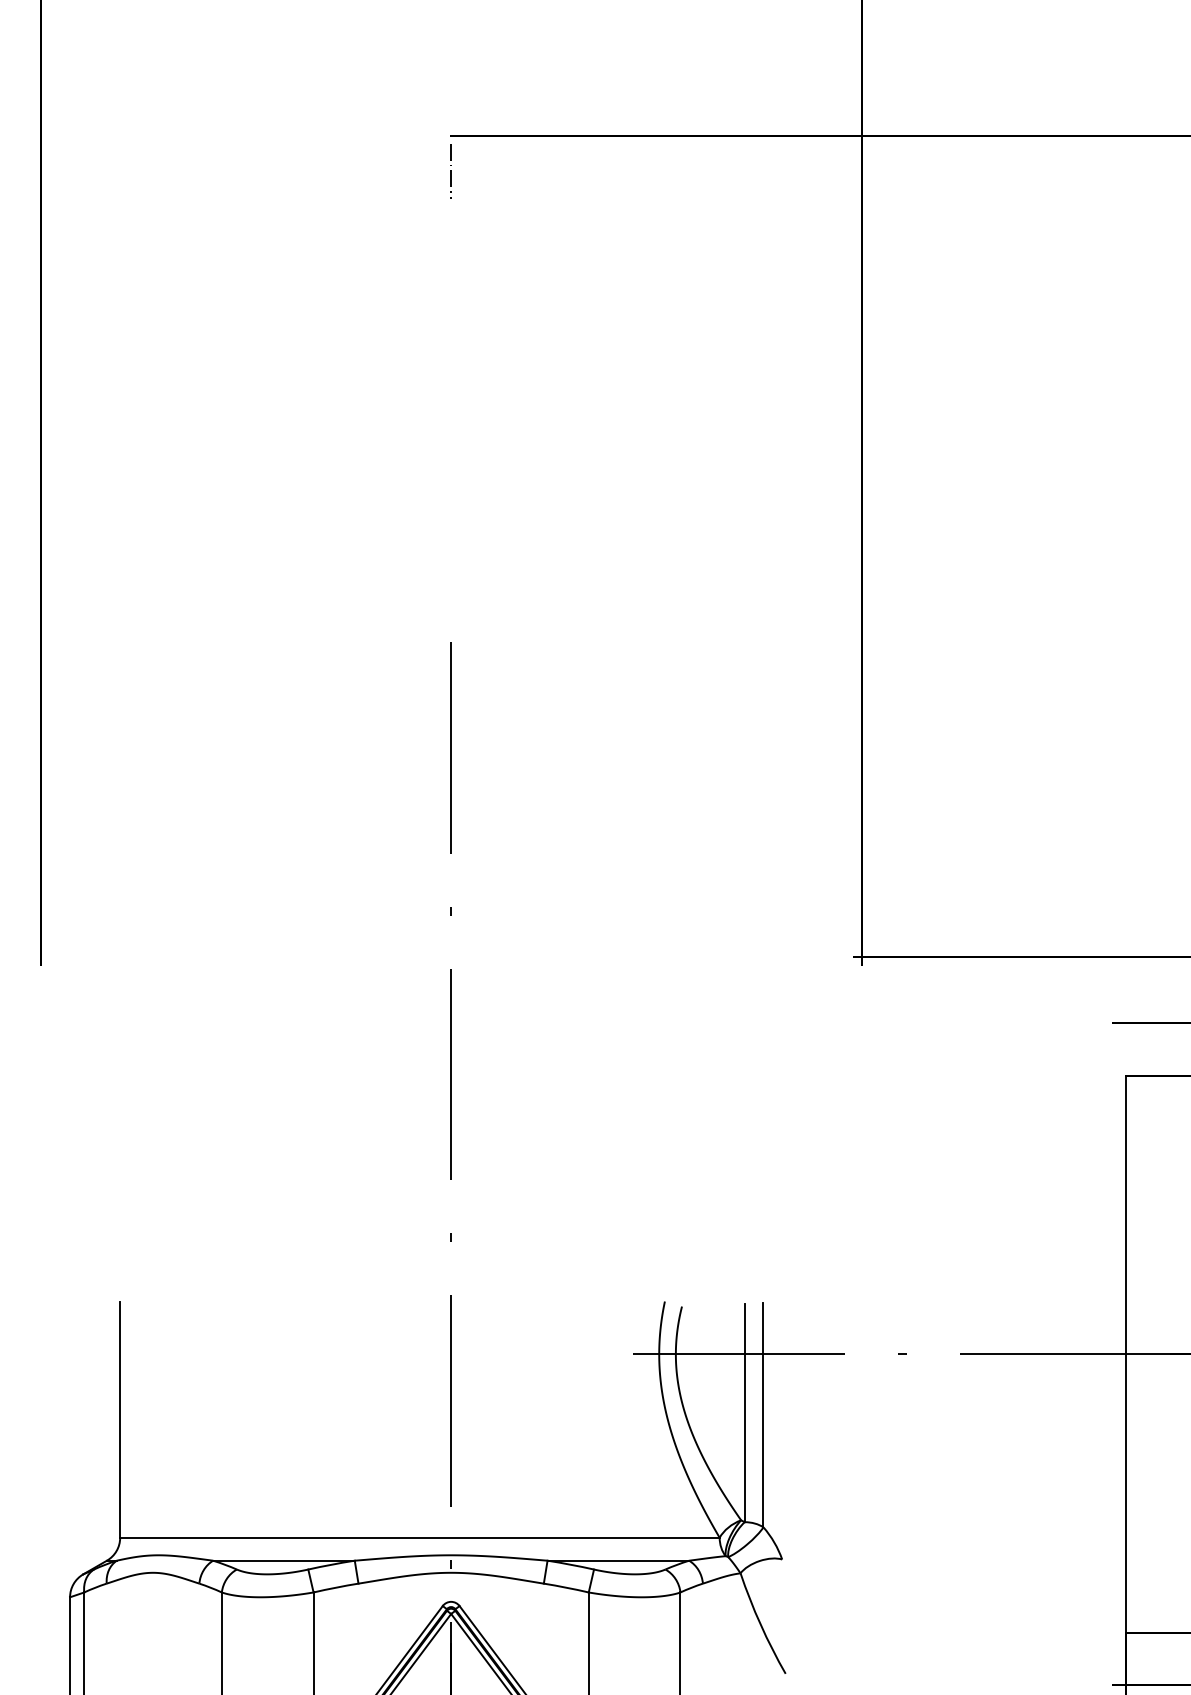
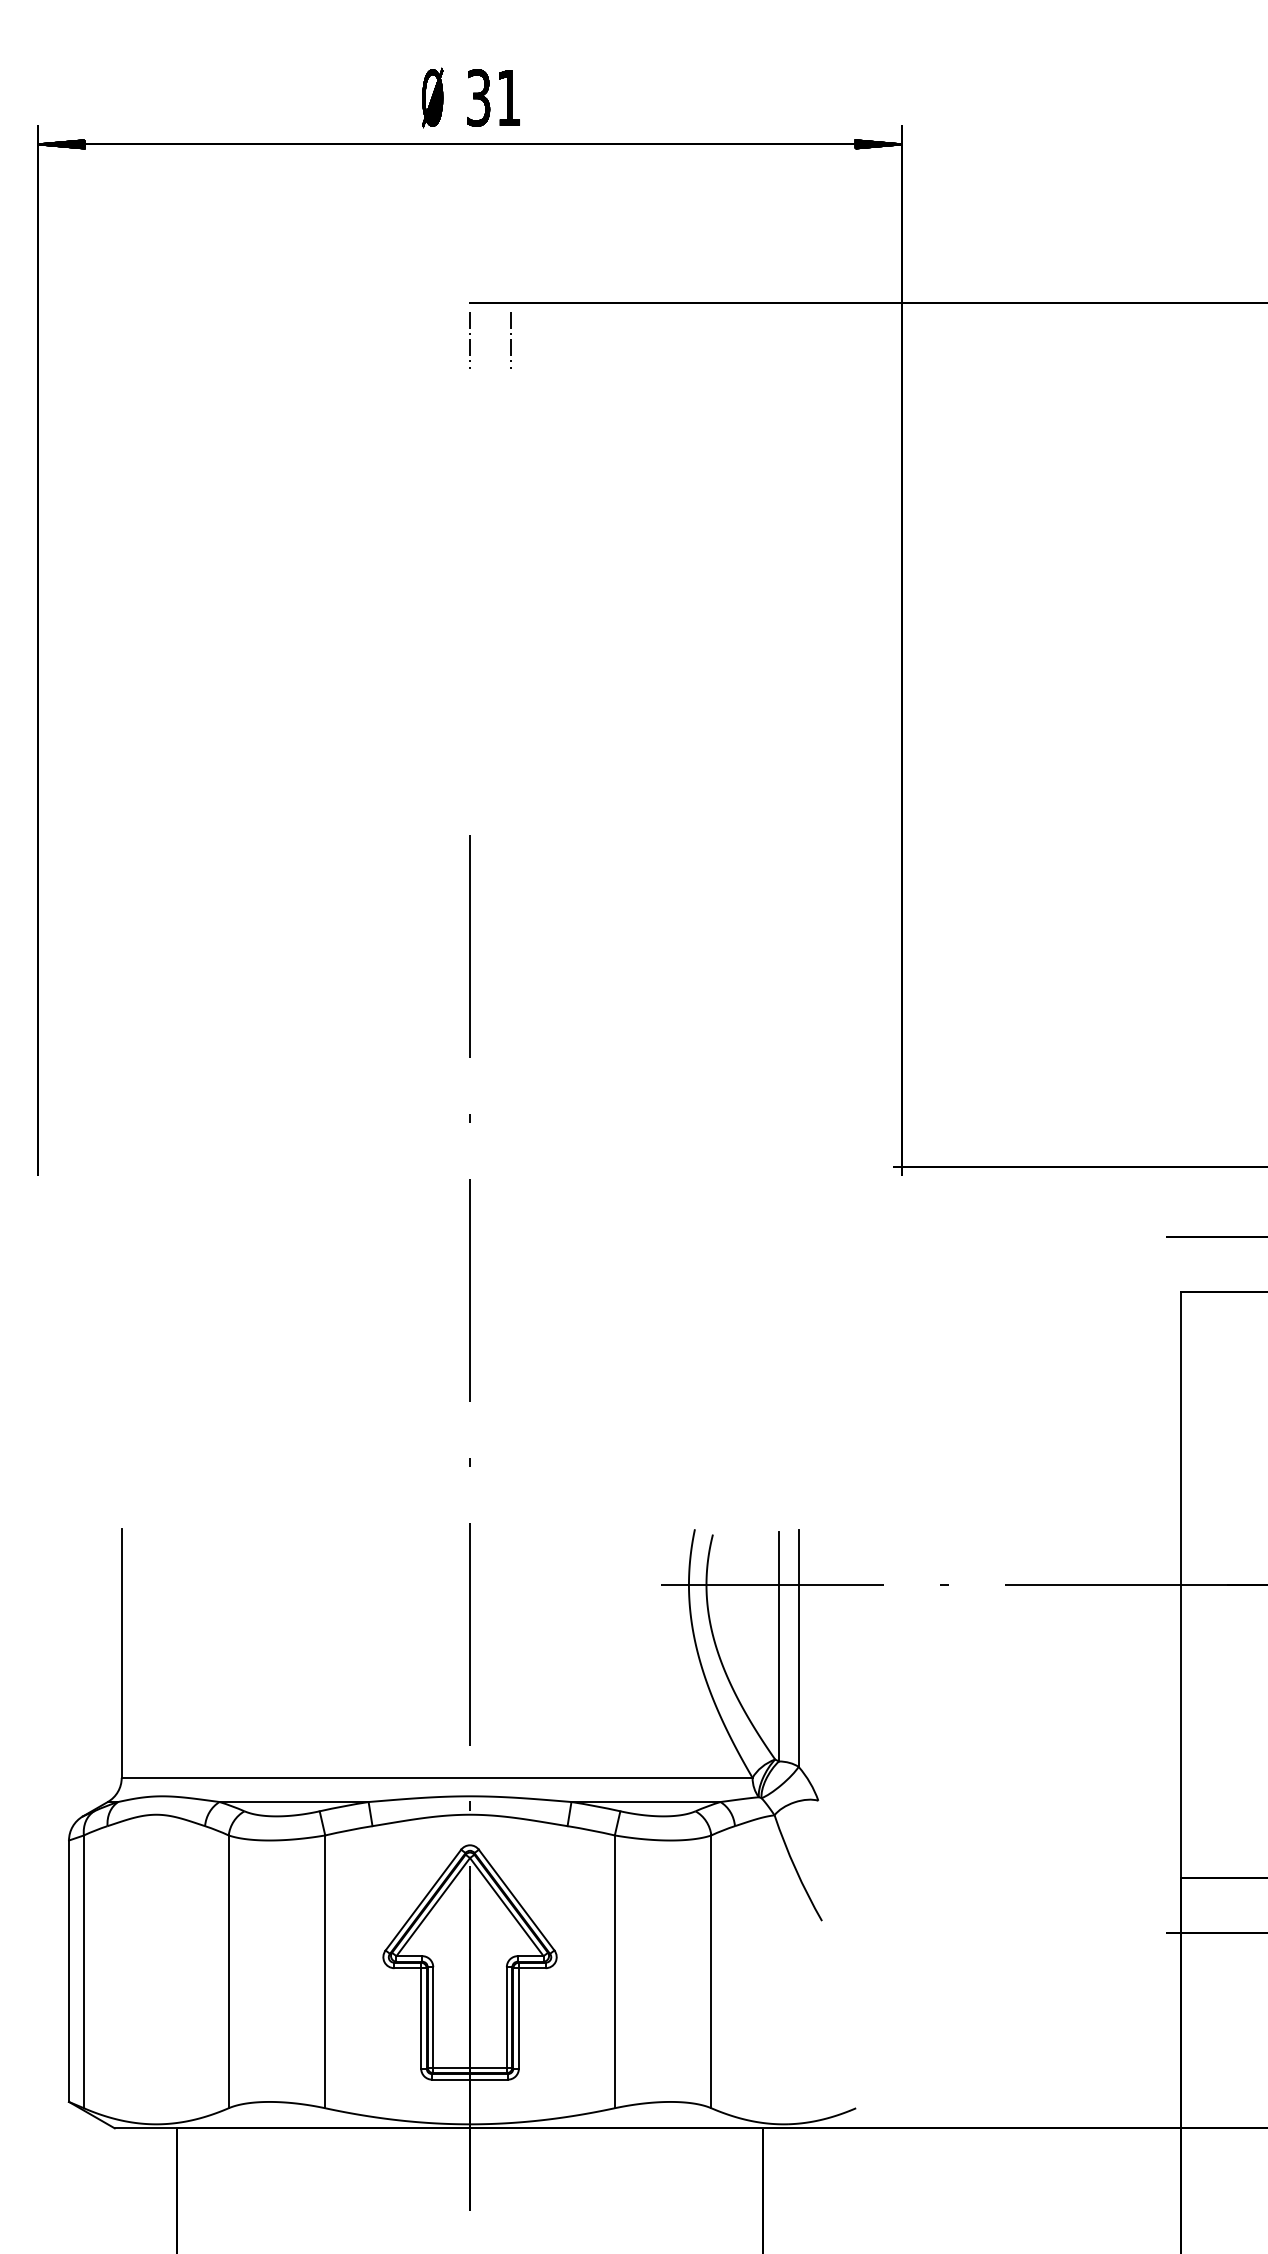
line: (489, 171) -> (510, 340), added

